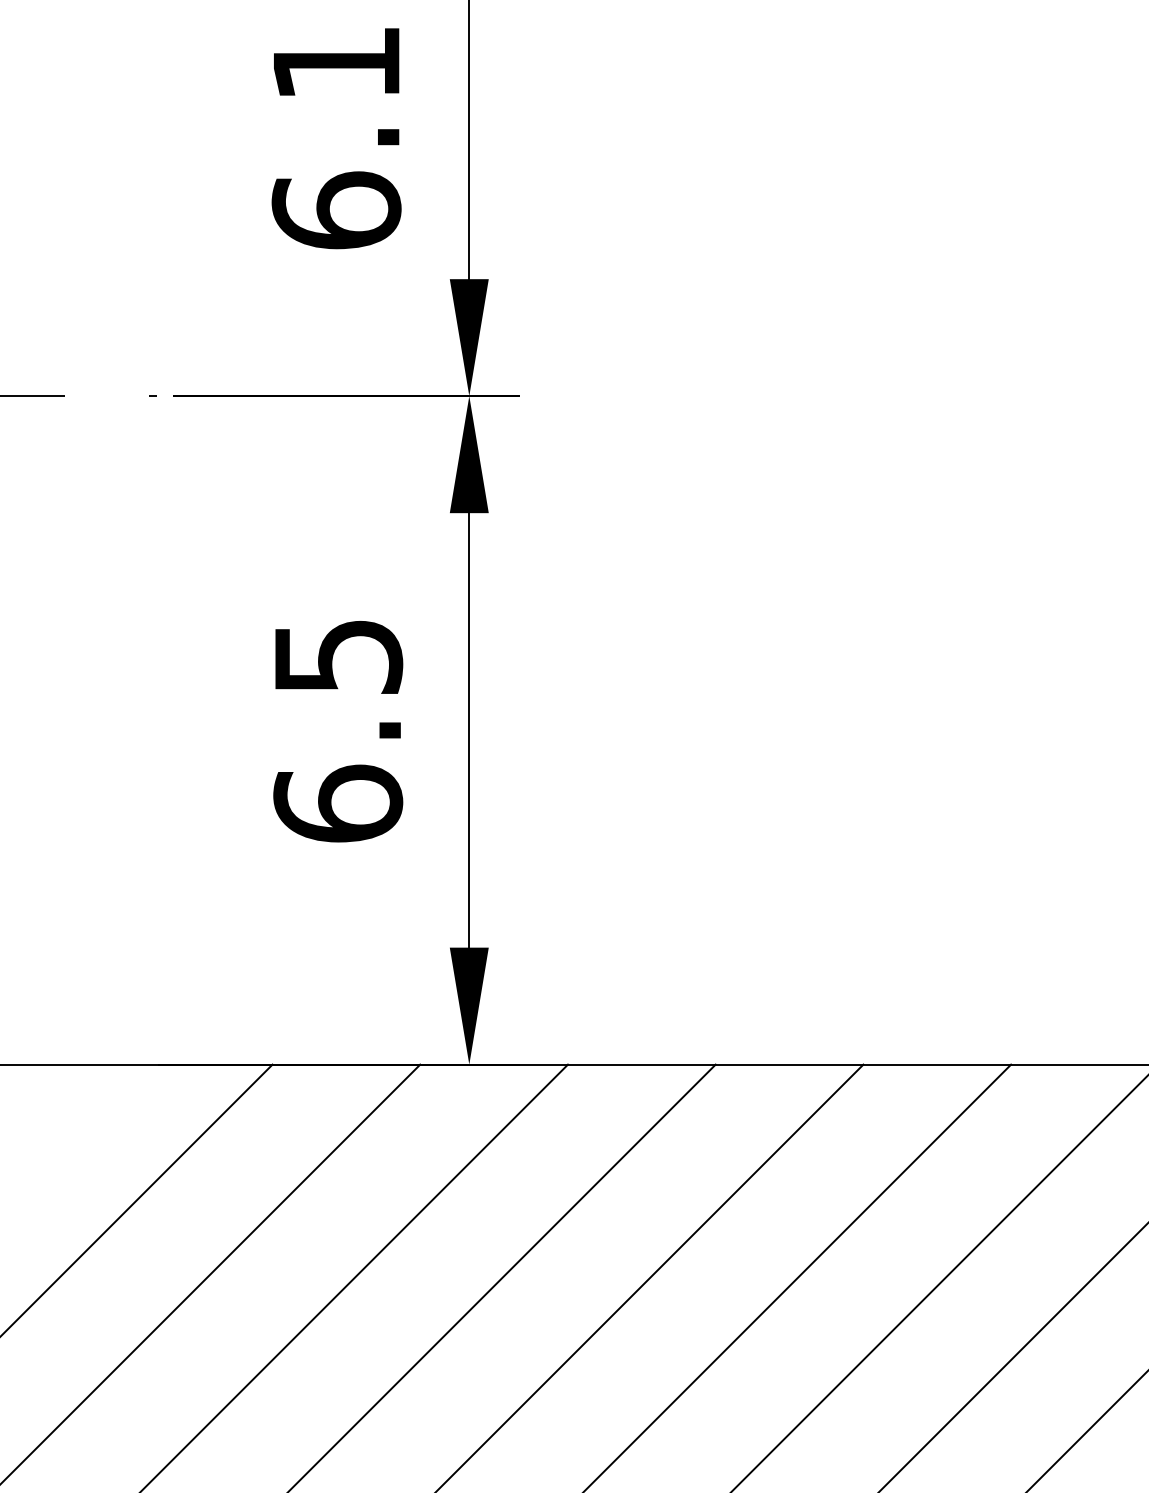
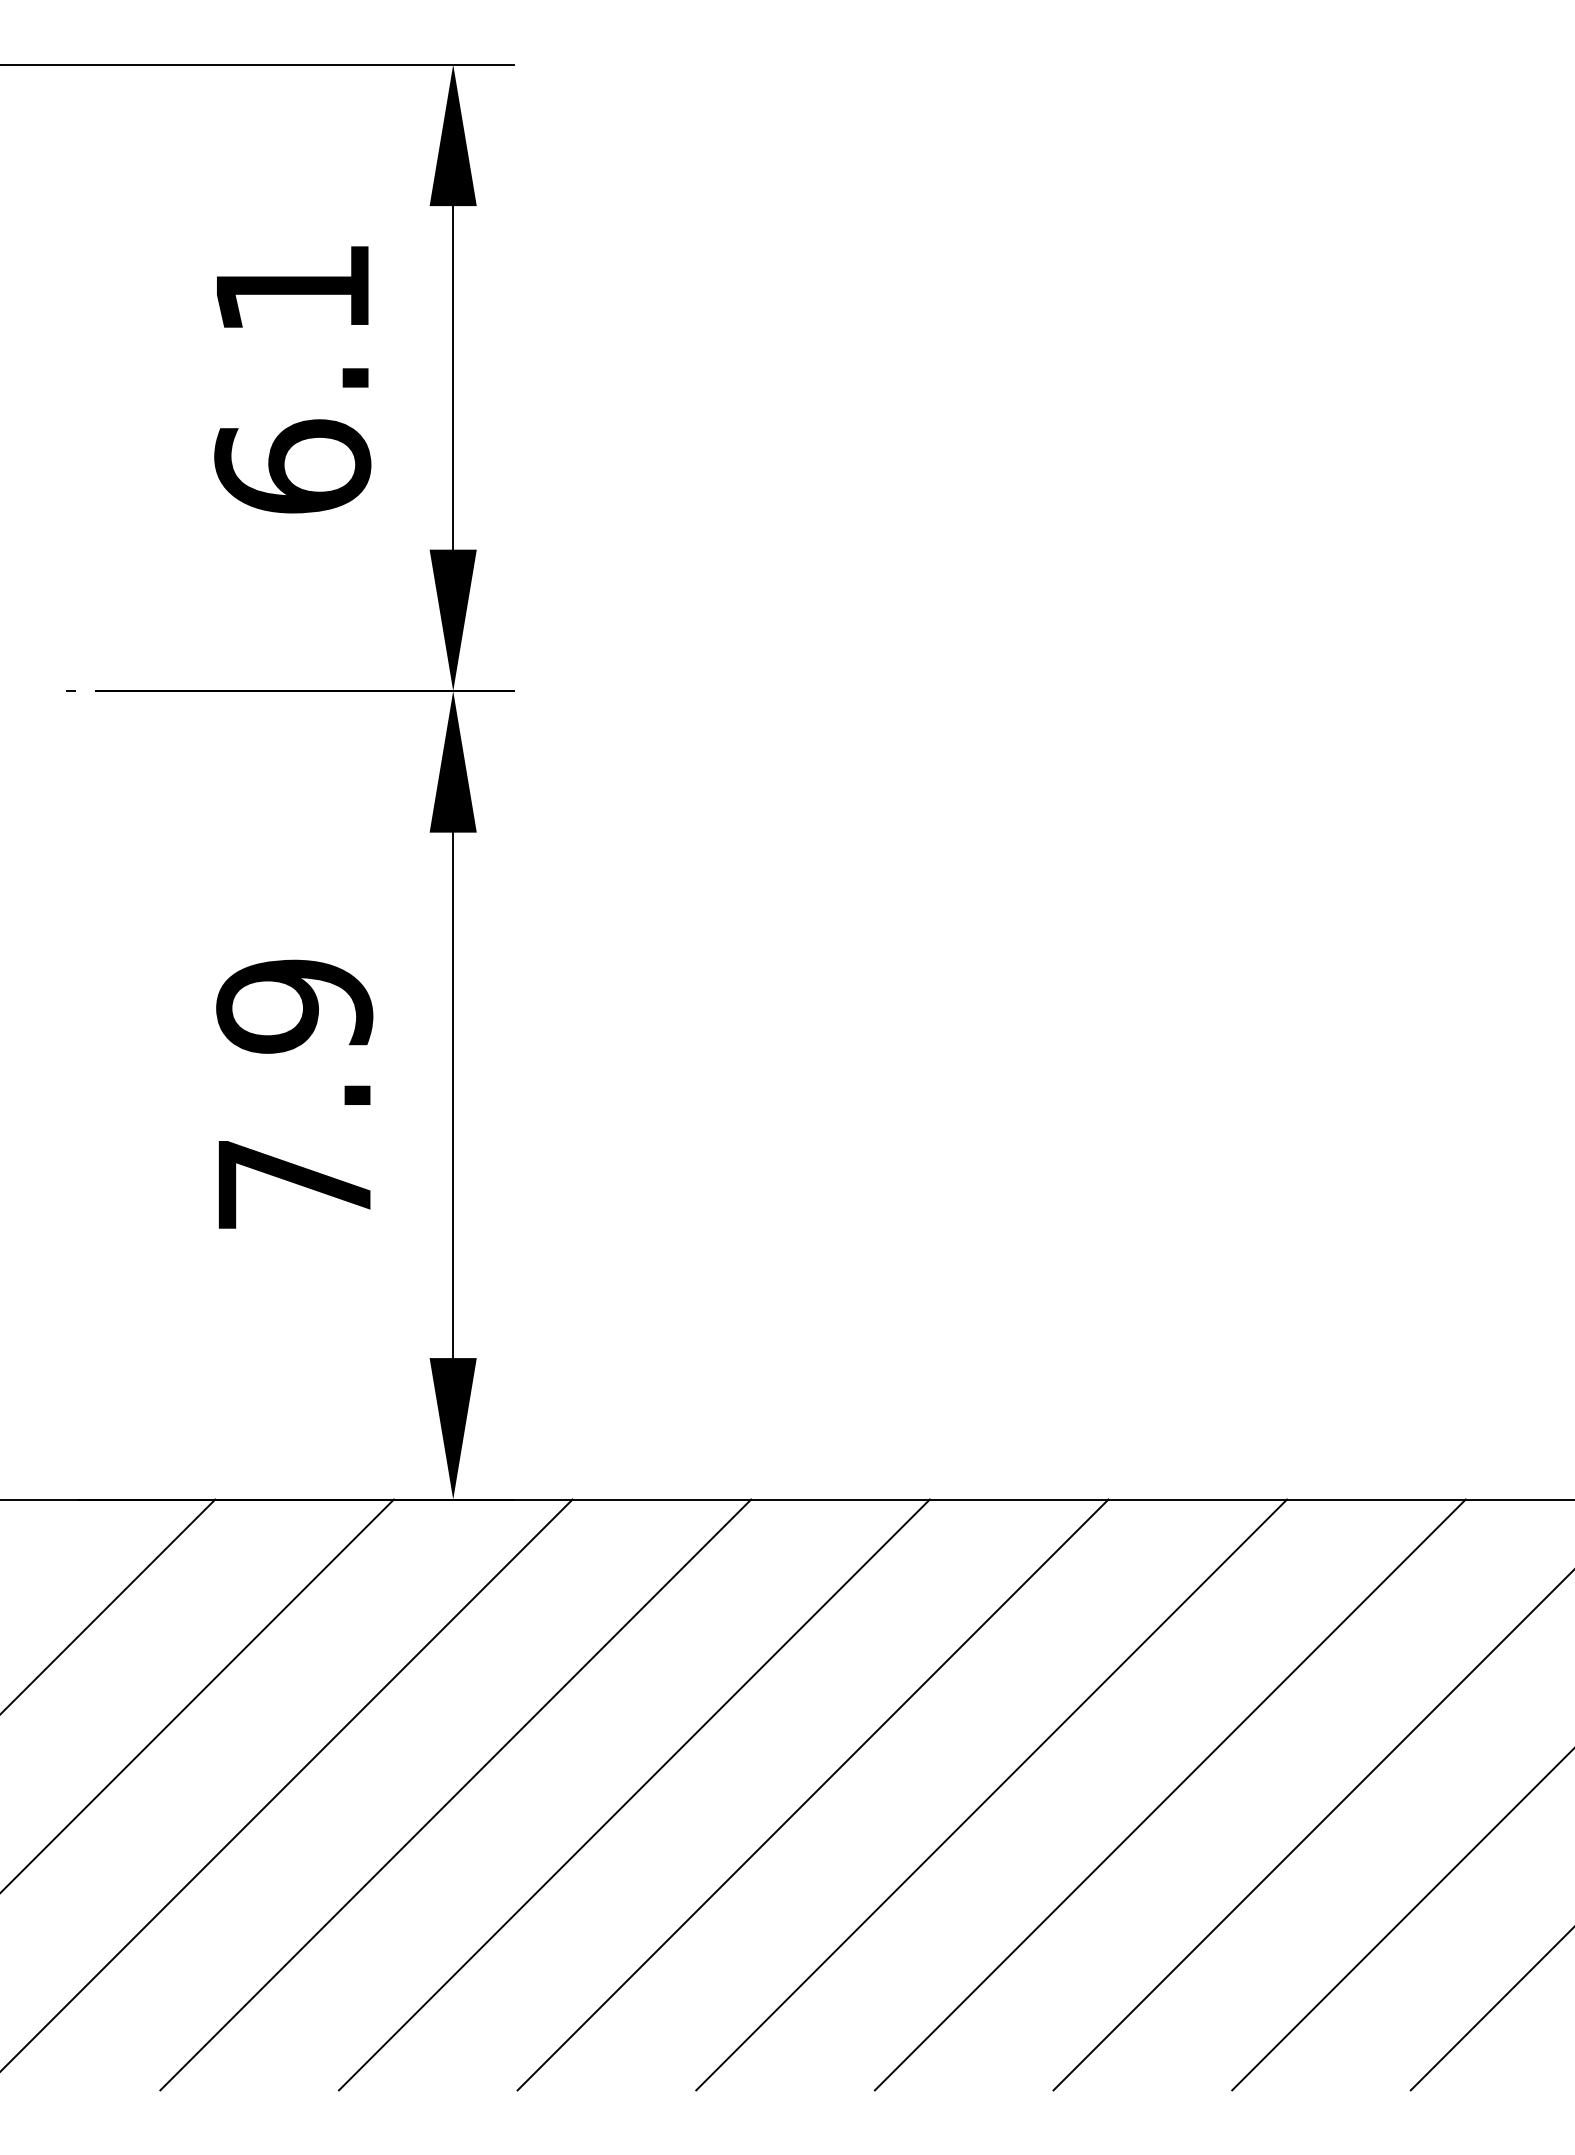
text: (338, 729) -> (294, 1094), 6.5 -> 7.9

